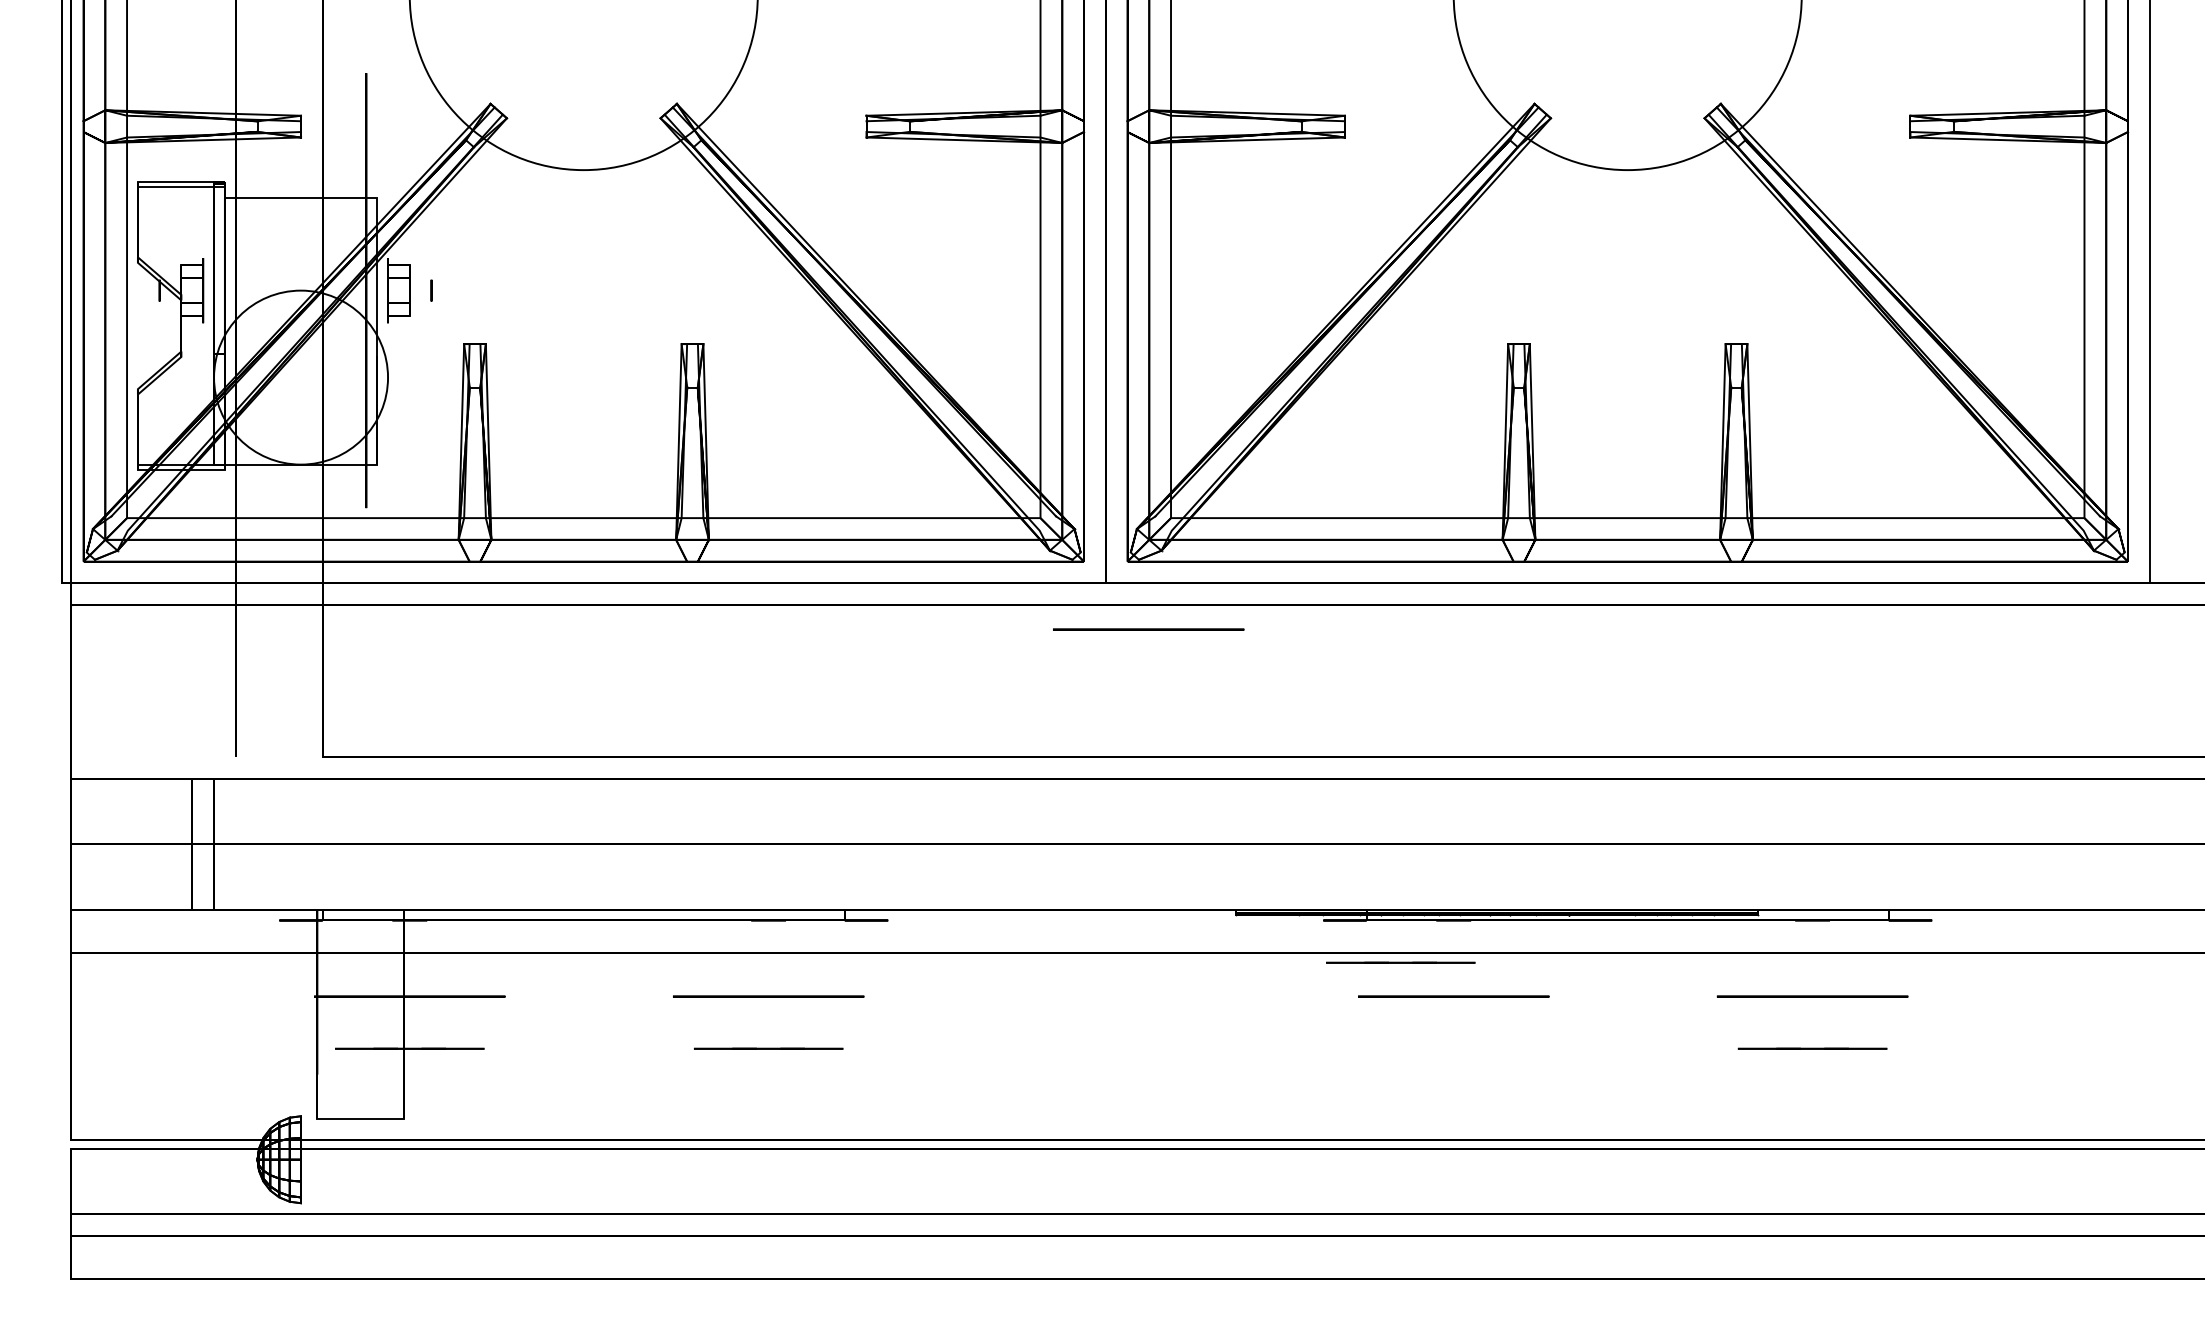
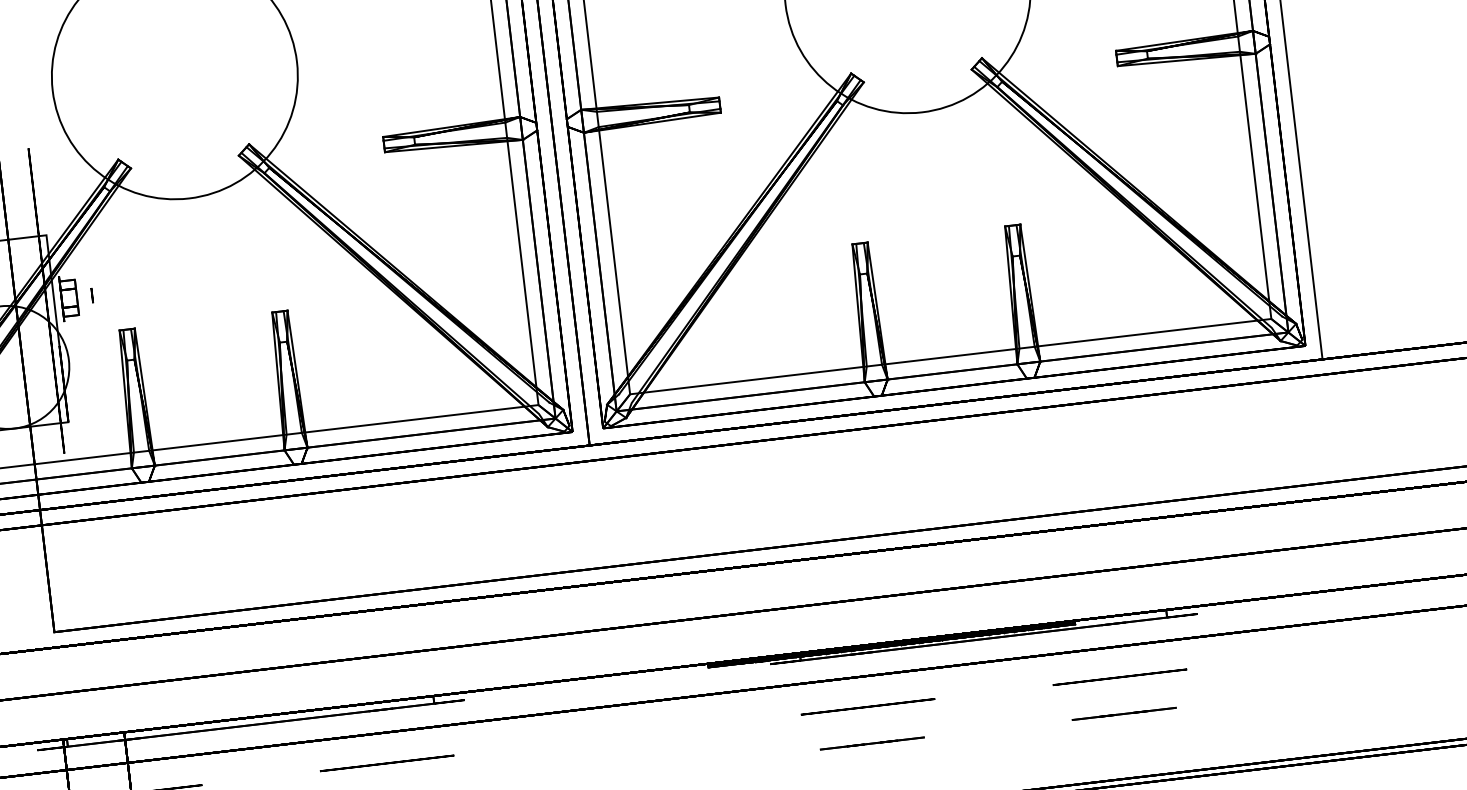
circle: (1148, 629) -> (623, 474), removed
line: (1400, 962) -> (872, 743), moved

